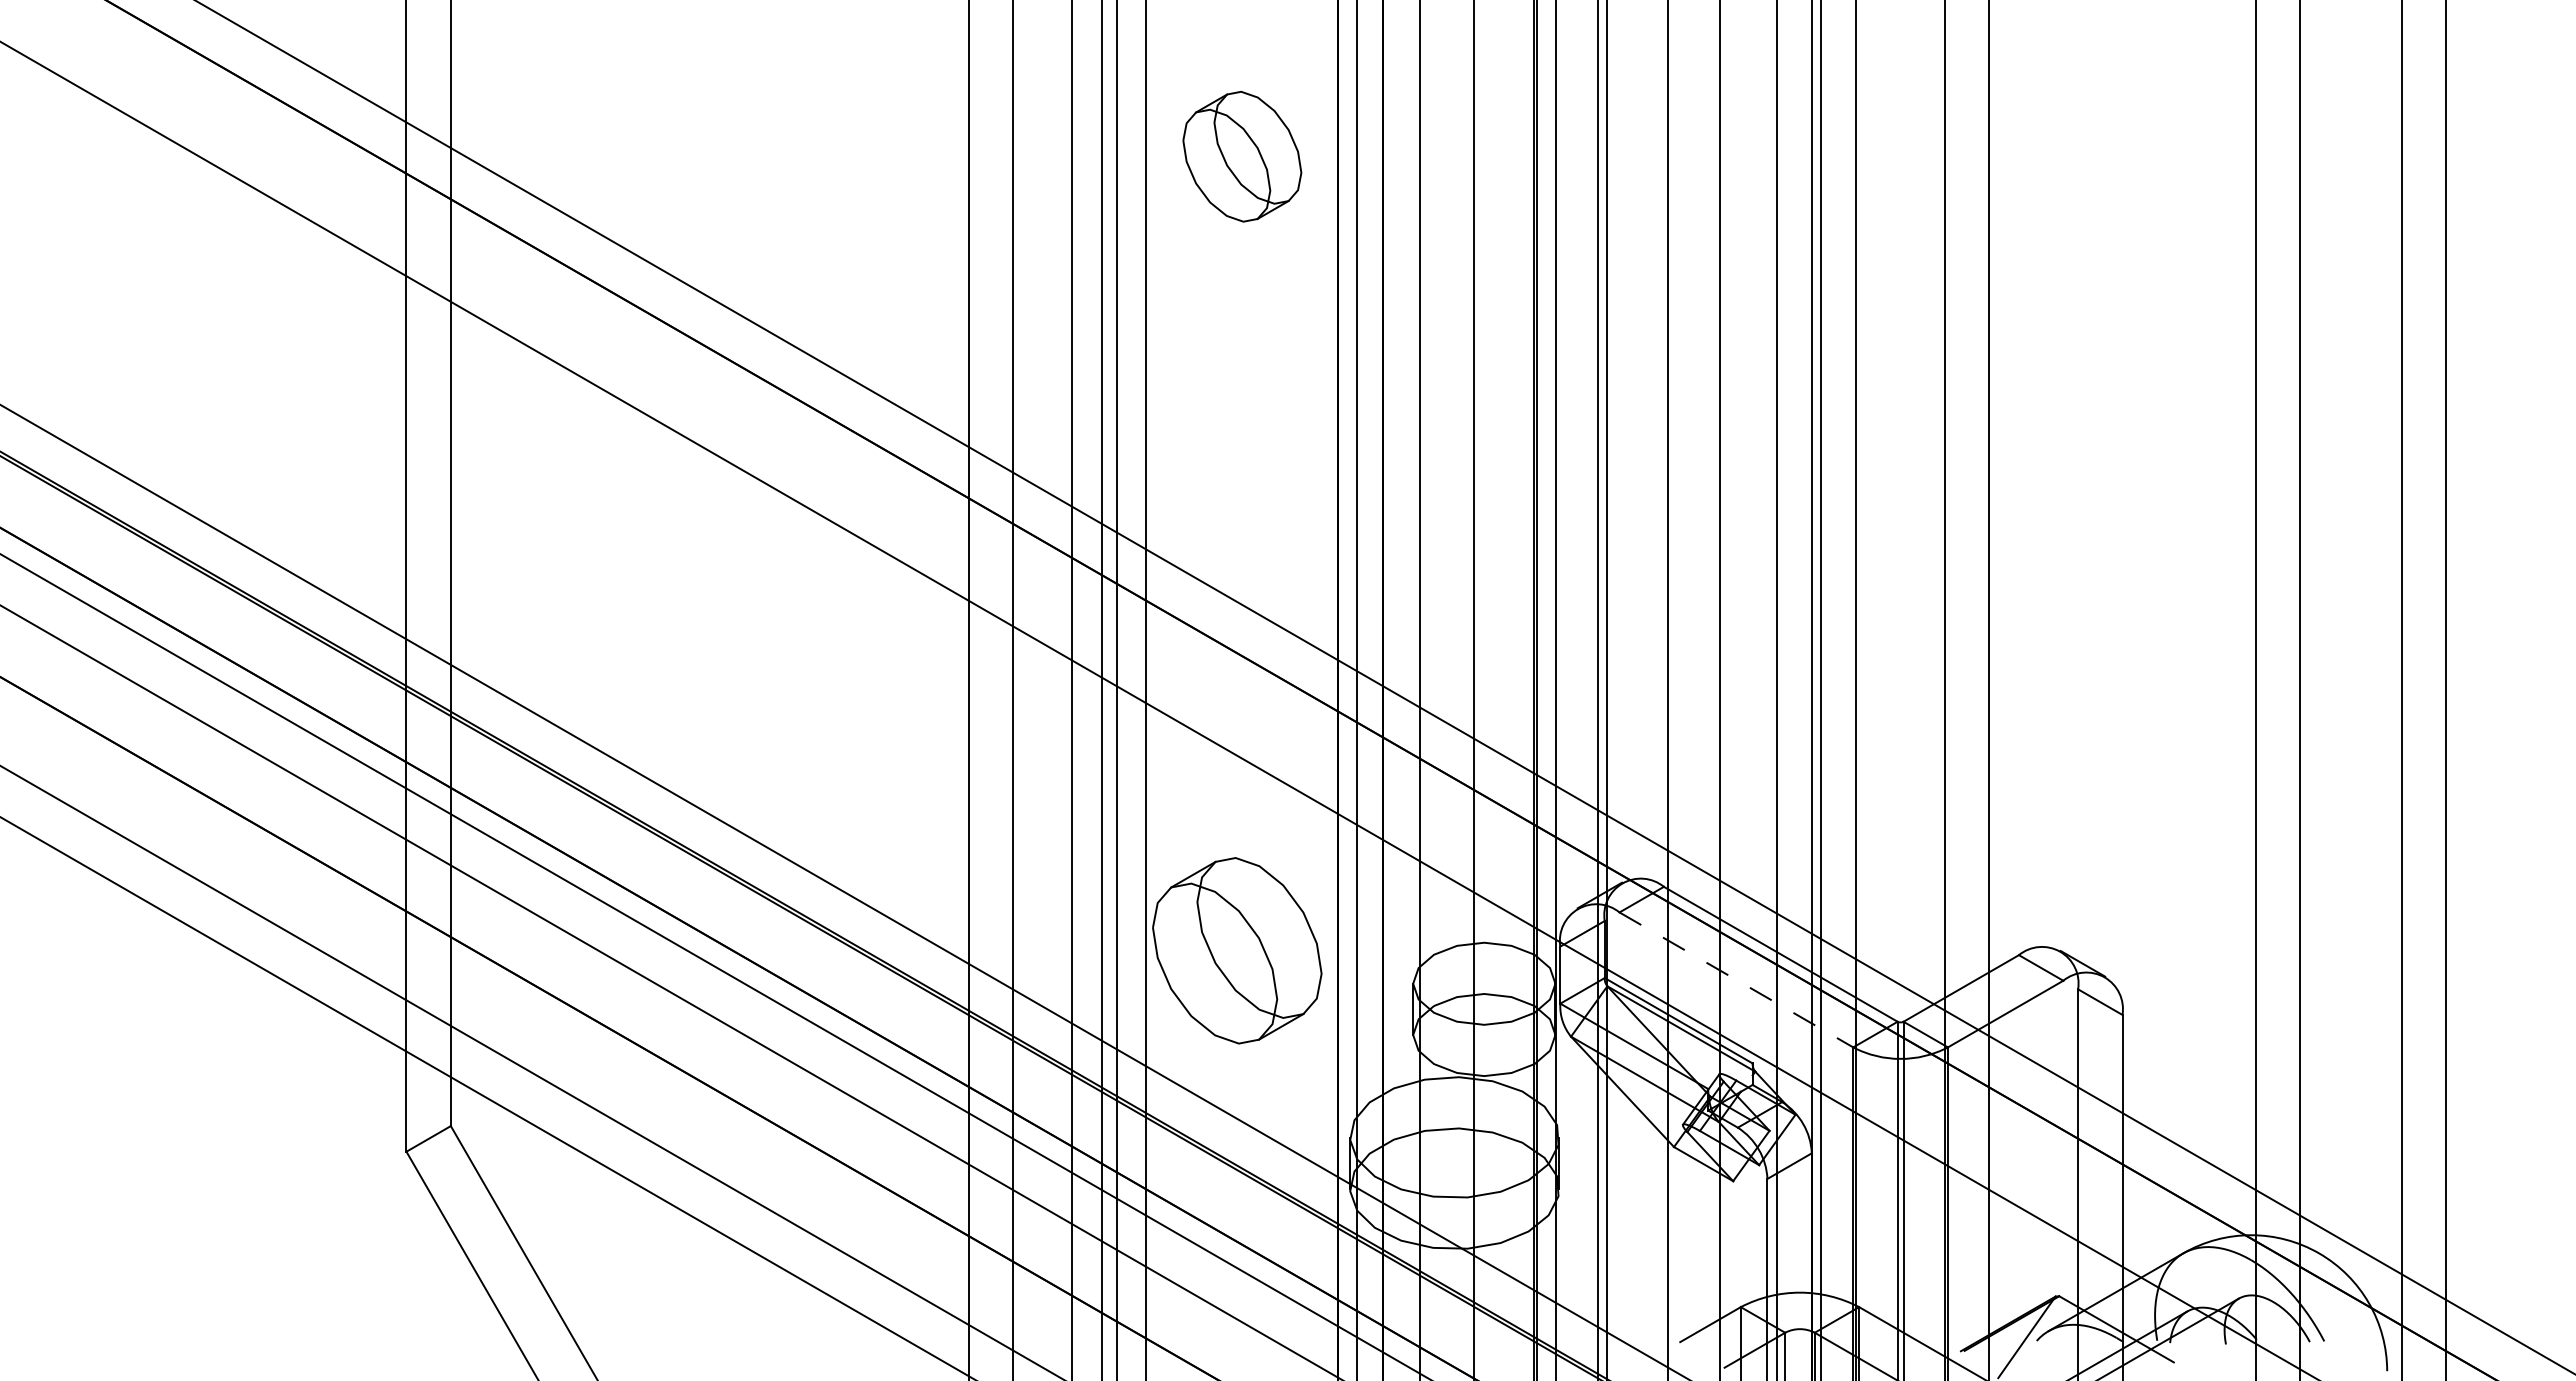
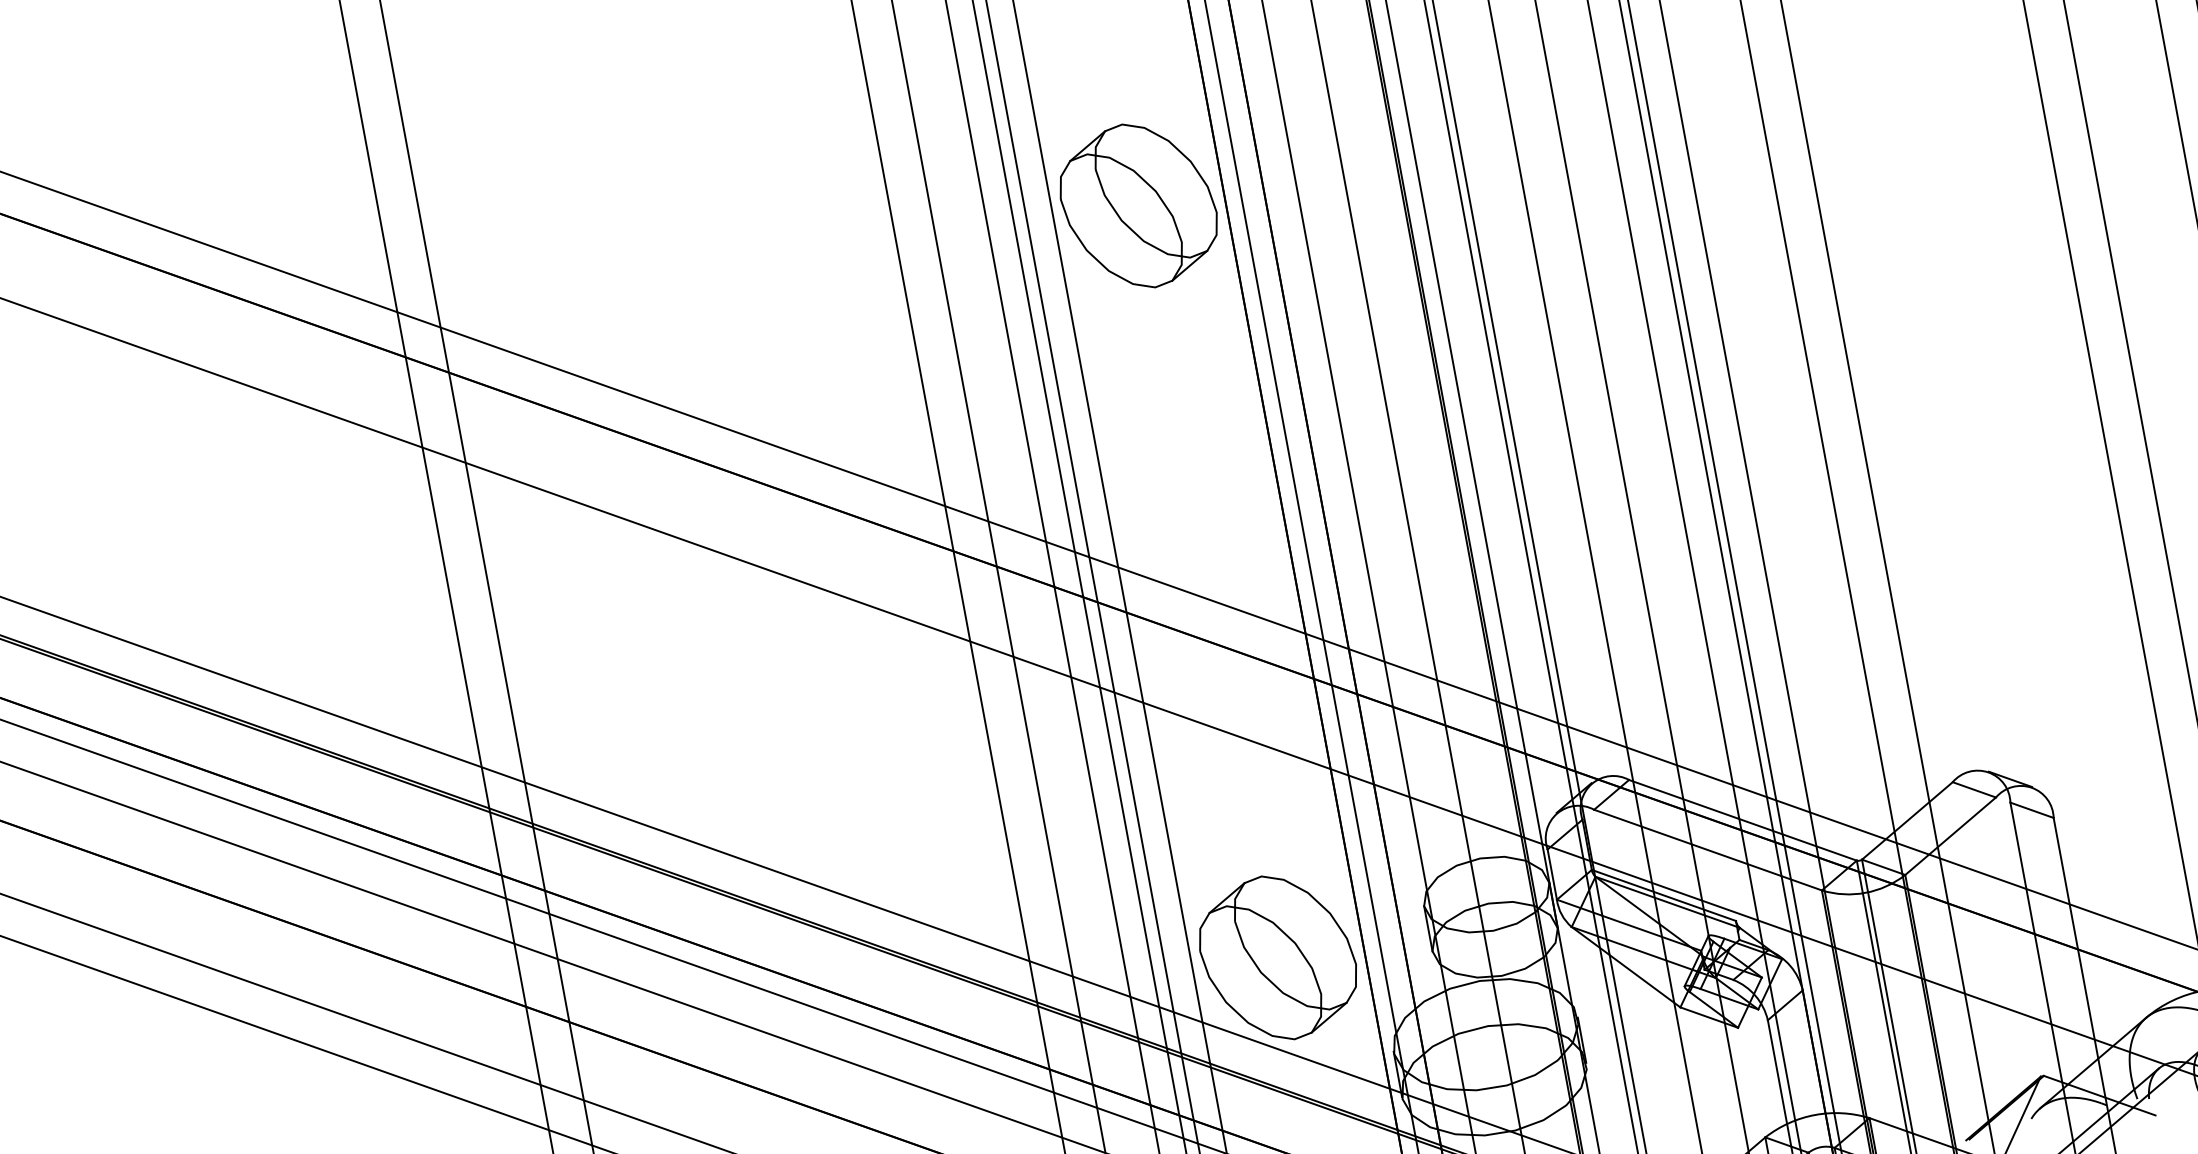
part: (1242, 156) -> (1138, 205), size x1.43
part: (1237, 950) -> (1278, 957), moved
line: (1736, 979) -> (1708, 849), dashed -> solid

